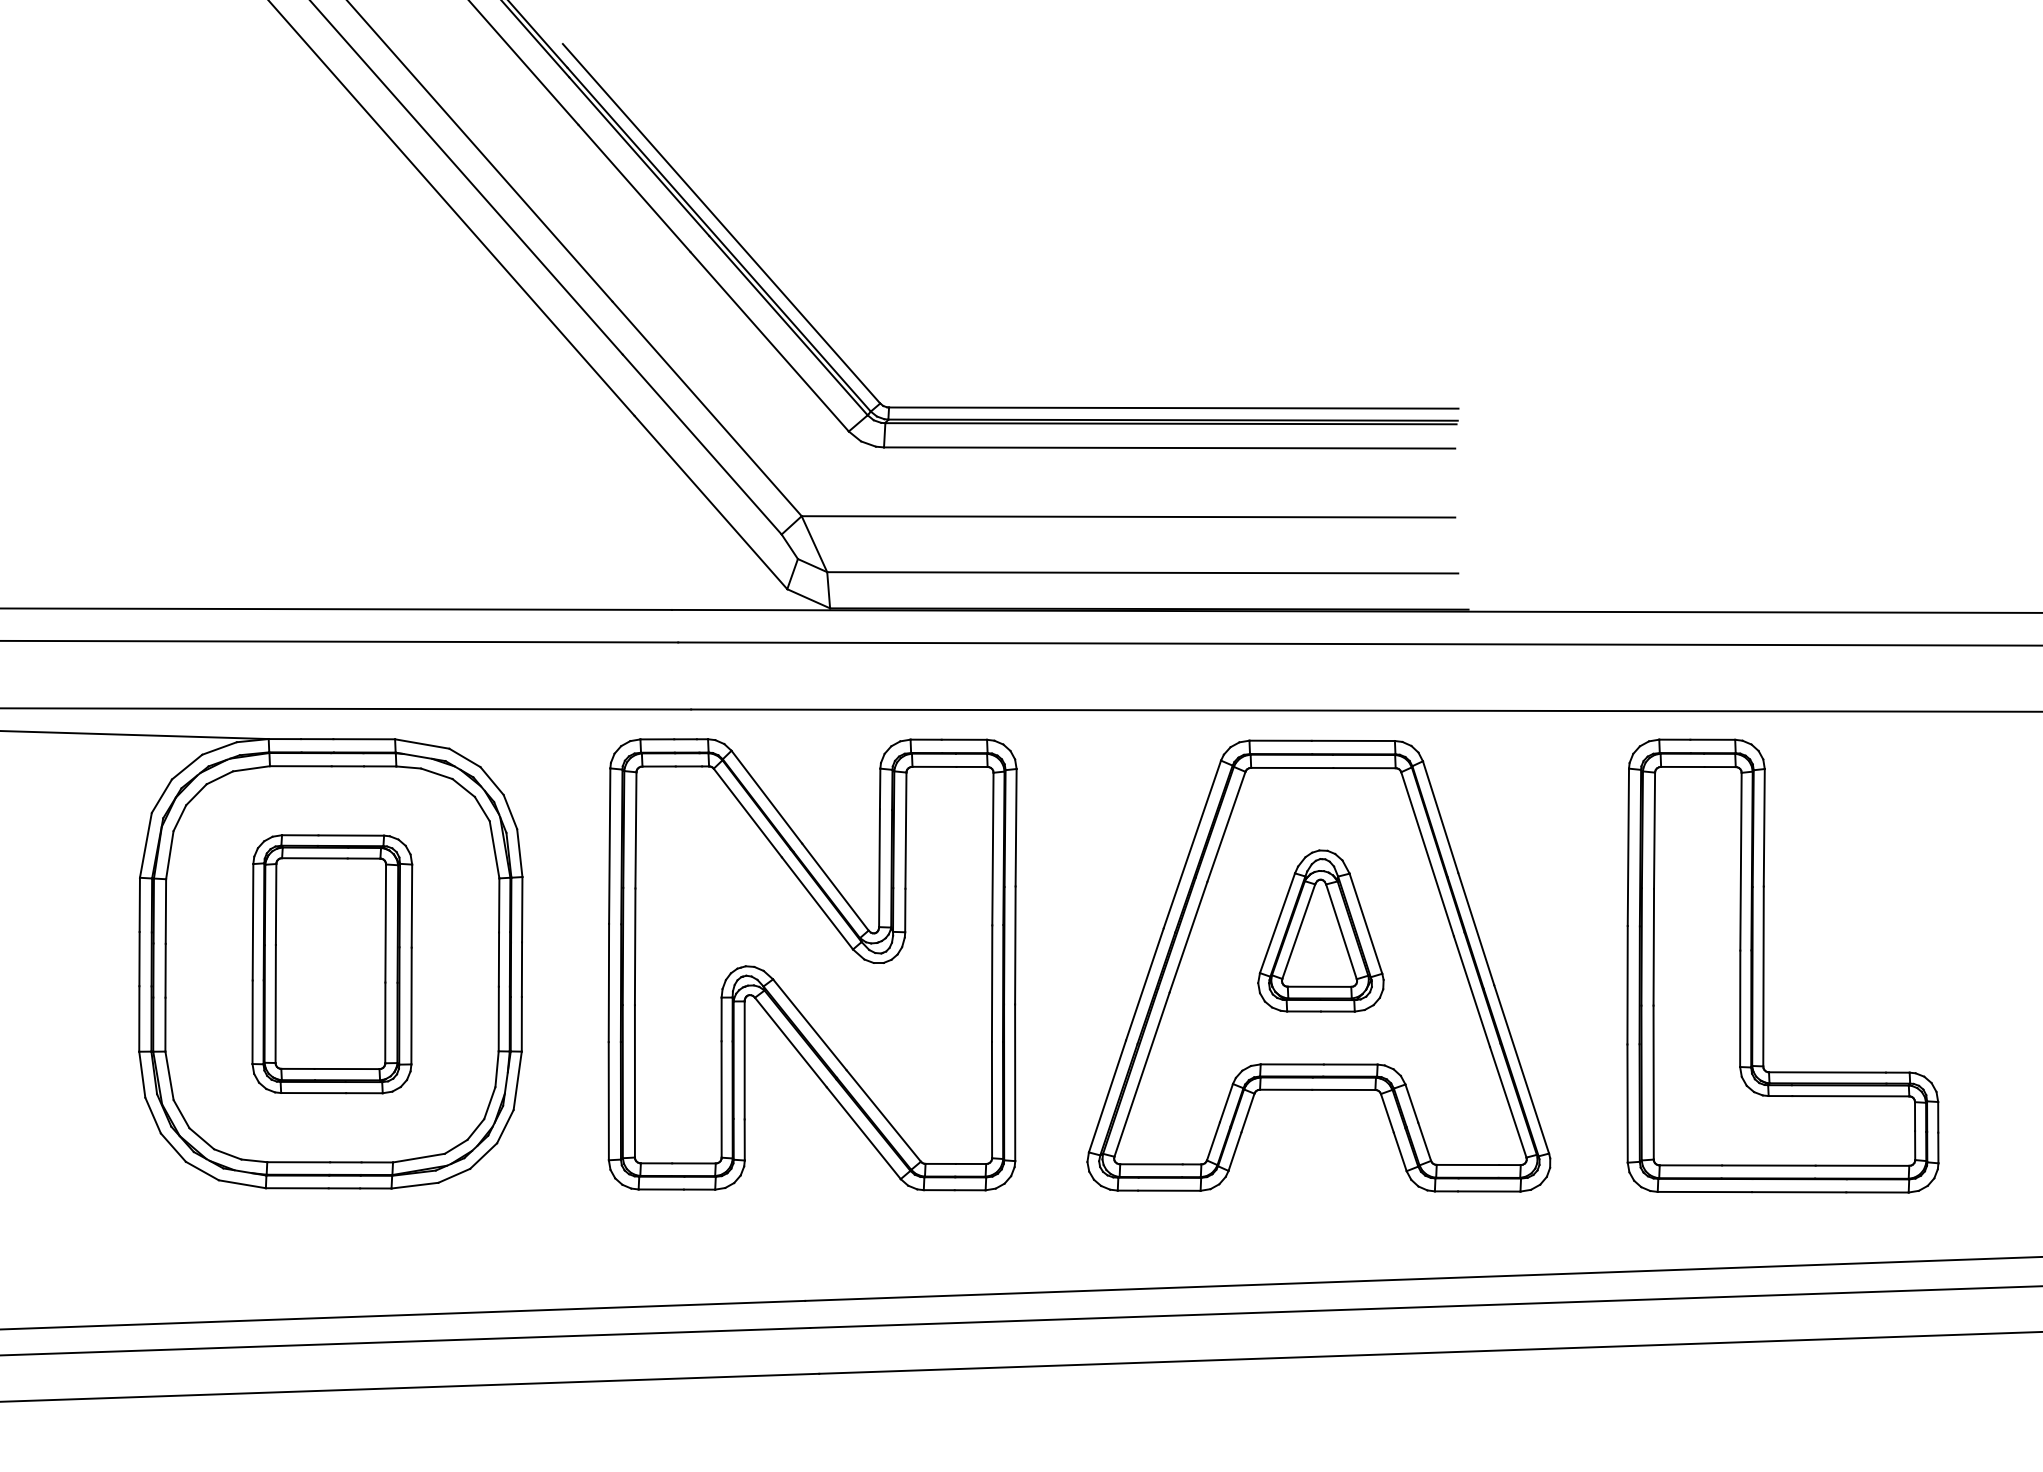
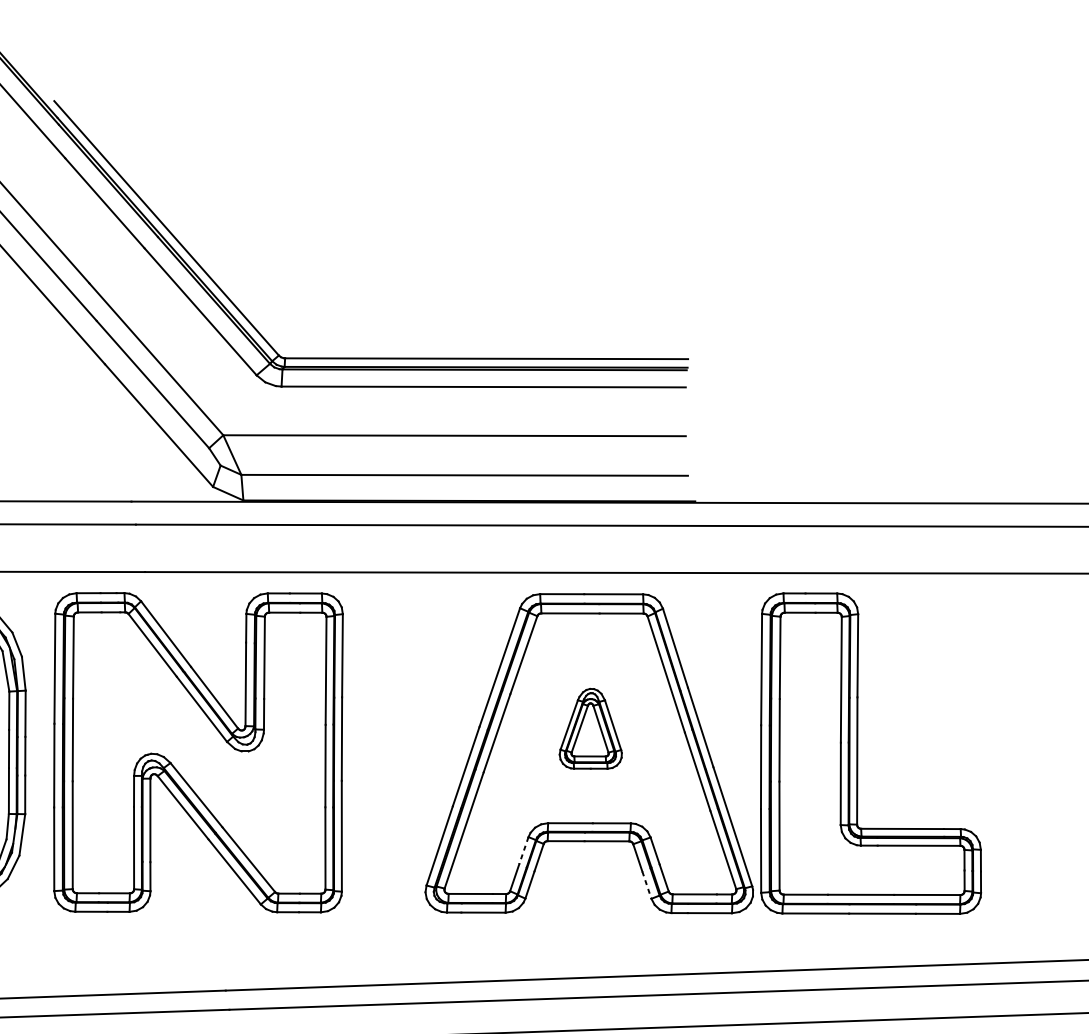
part: (1320, 930) -> (590, 728), size x0.7
part: (812, 964) -> (198, 752), moved
part: (1764, 965) -> (857, 753), moved
line: (1226, 1103) -> (523, 850), solid -> dashed
line: (1400, 1152) -> (647, 885), solid -> dashed

